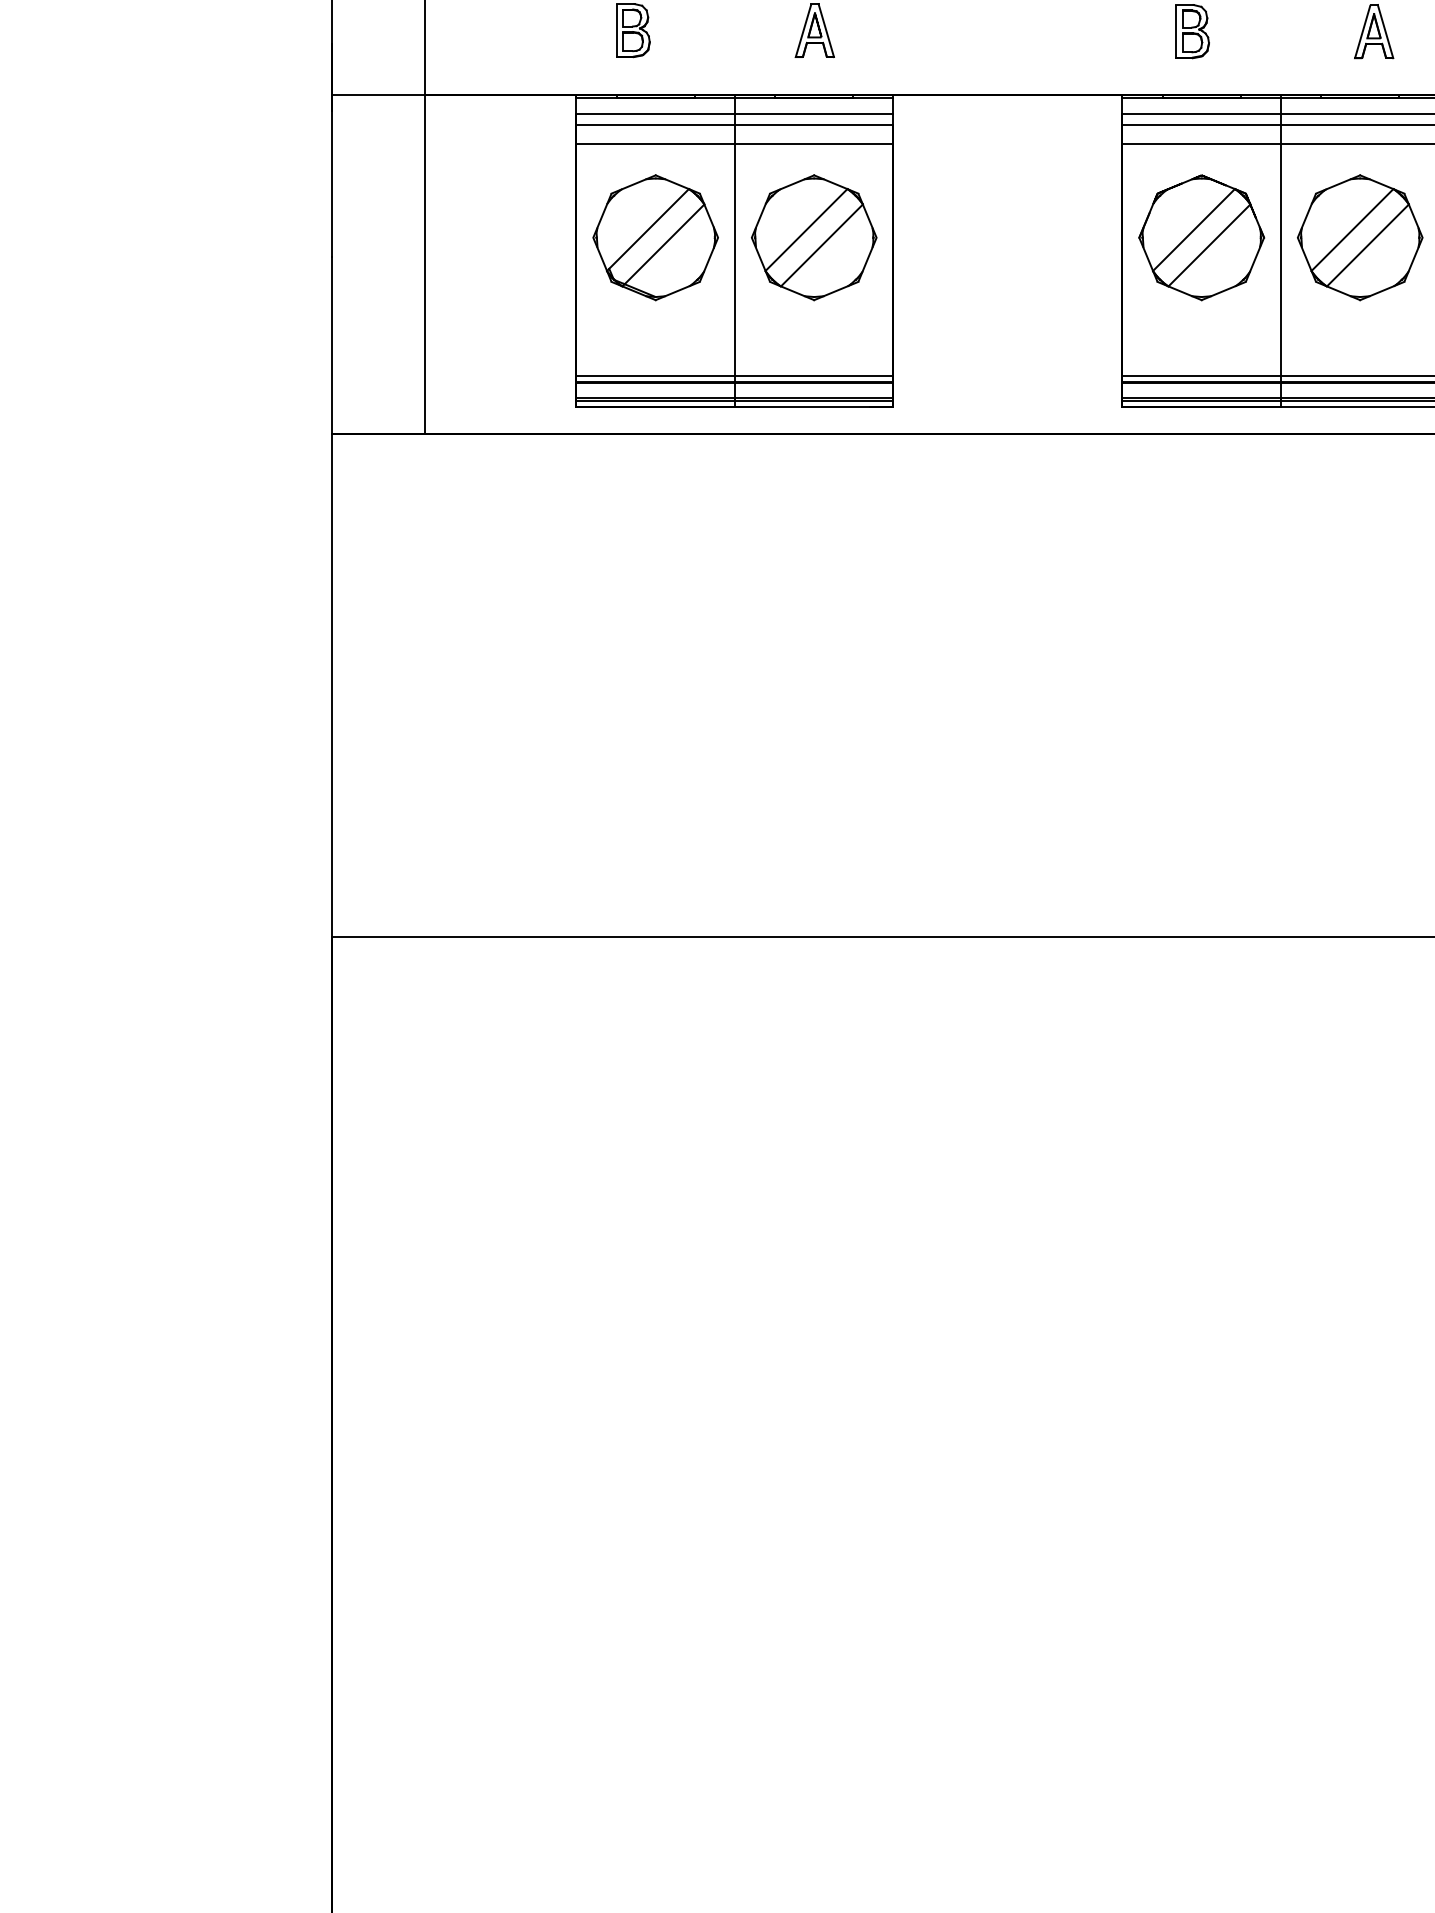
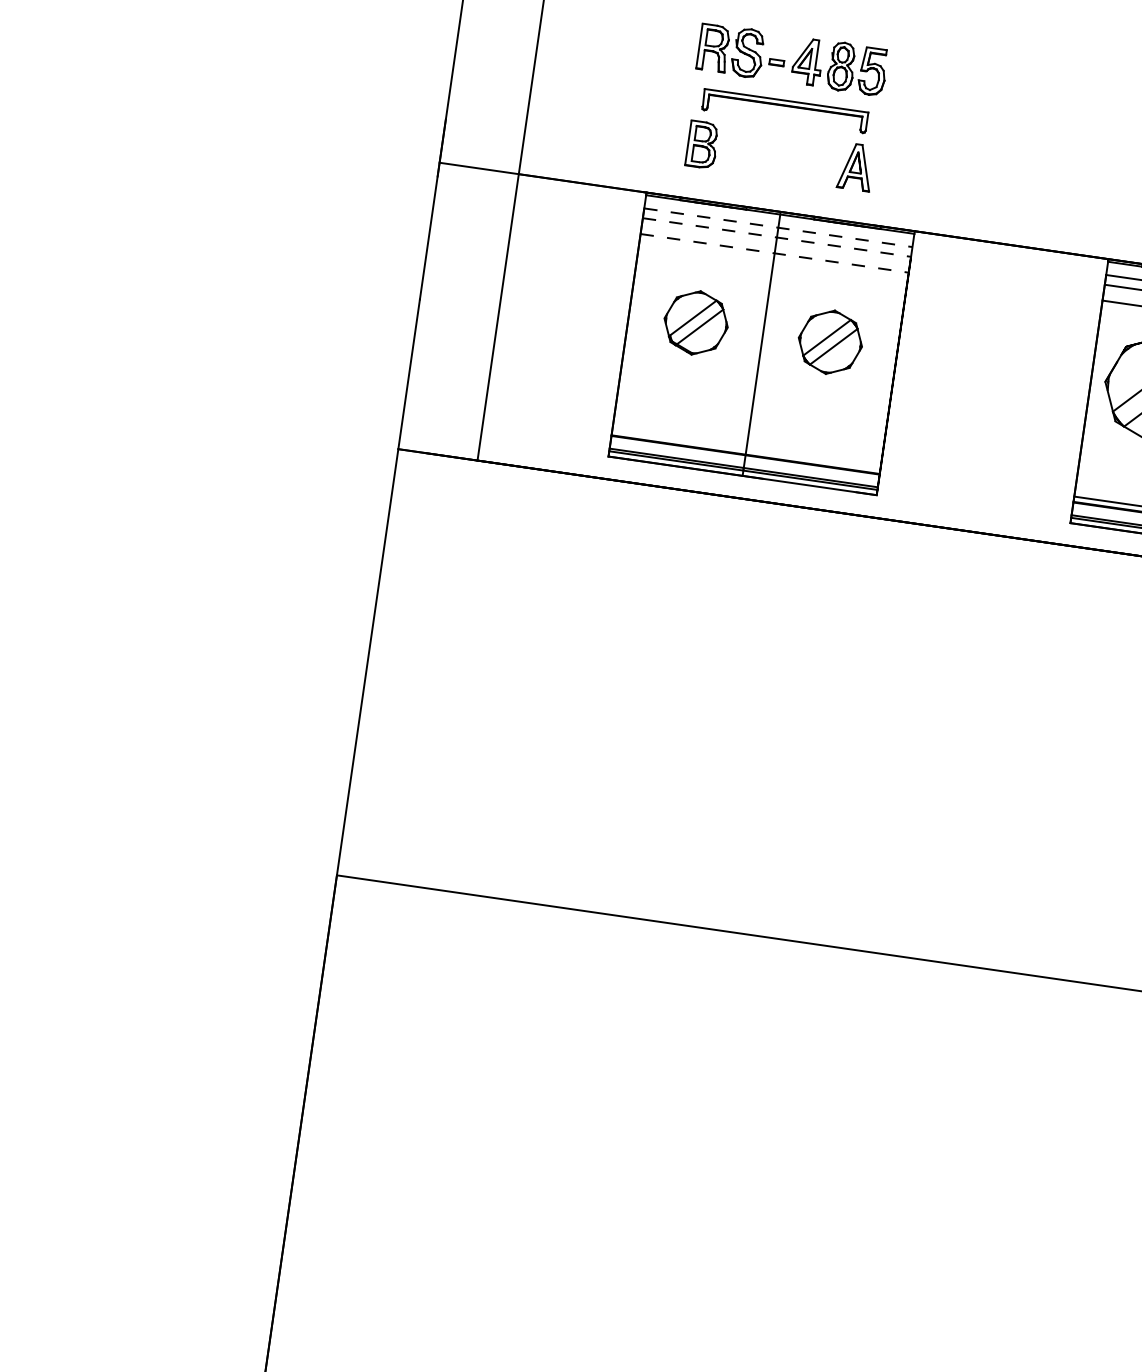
line: (735, 113) -> (778, 227), solid -> dashed
line: (735, 125) -> (777, 237), solid -> dashed
line: (735, 144) -> (775, 253), solid -> dashed
part: (655, 237) -> (696, 322), size x0.6
part: (814, 237) -> (830, 342), size x0.6
line: (734, 375) -> (746, 449), removed

